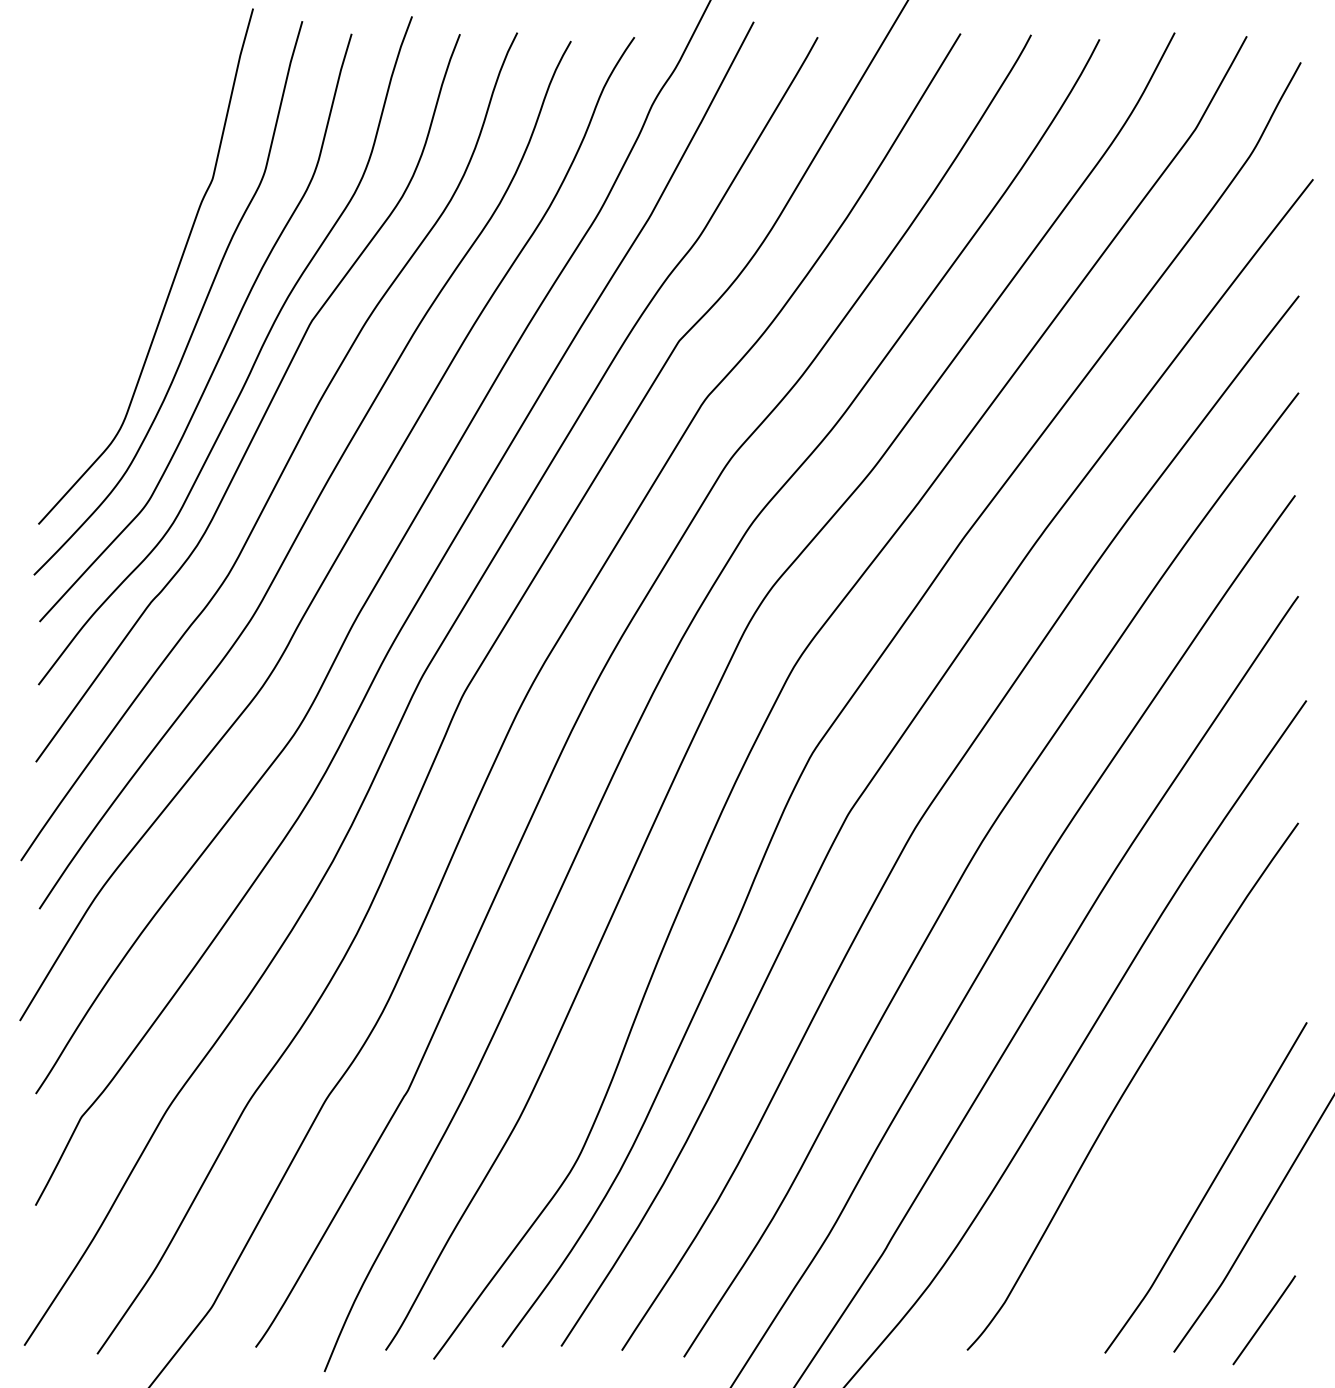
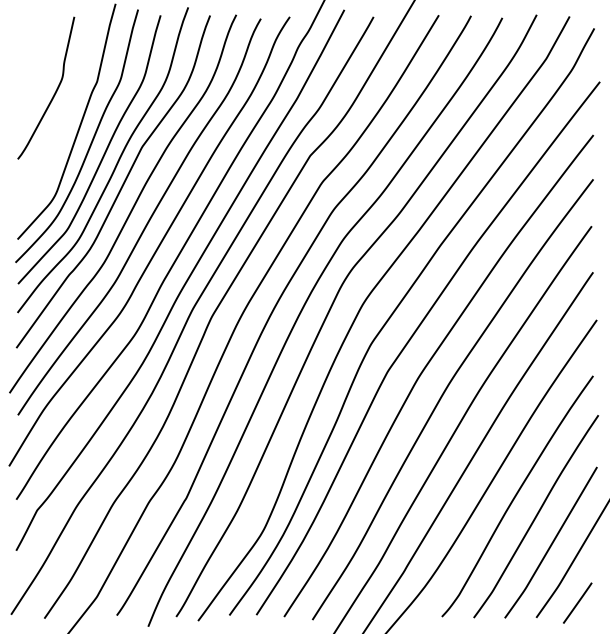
curve: (119, 202) -> (54, 92), added
curve: (1174, 1130) -> (536, 516), added

